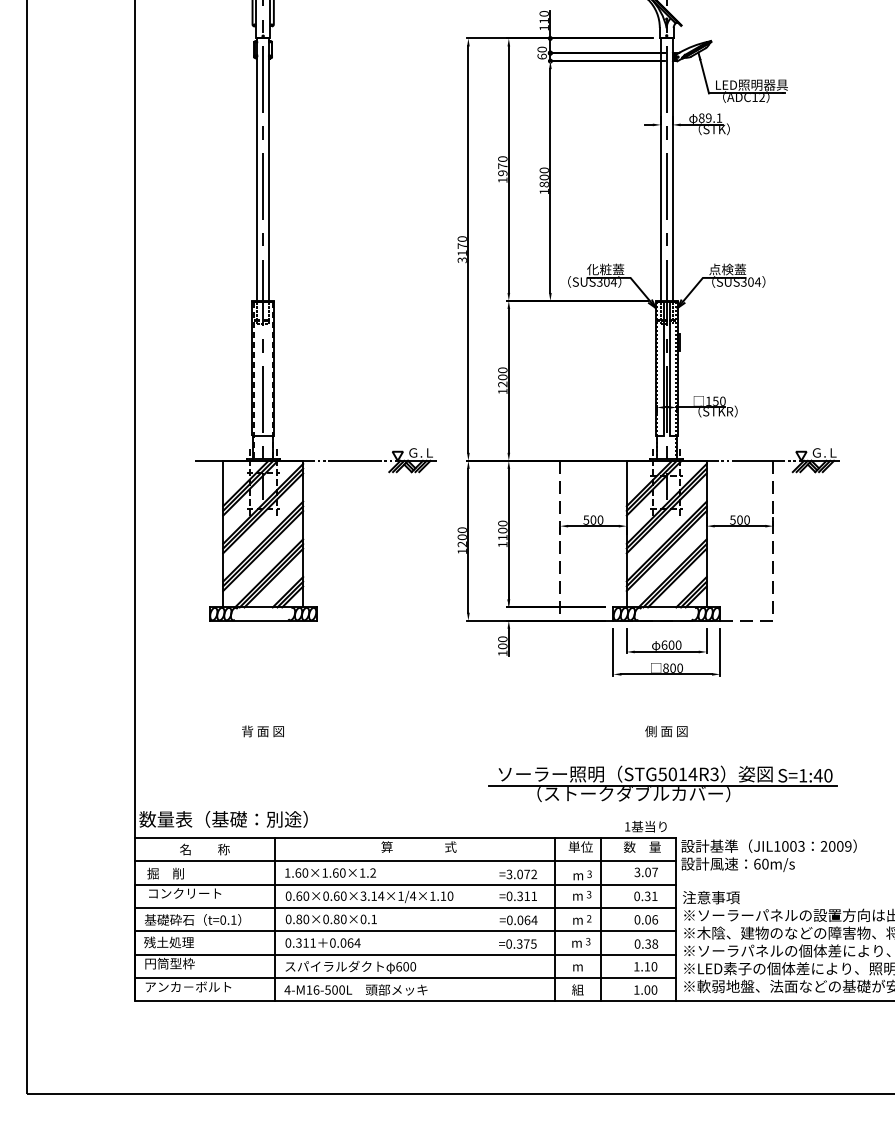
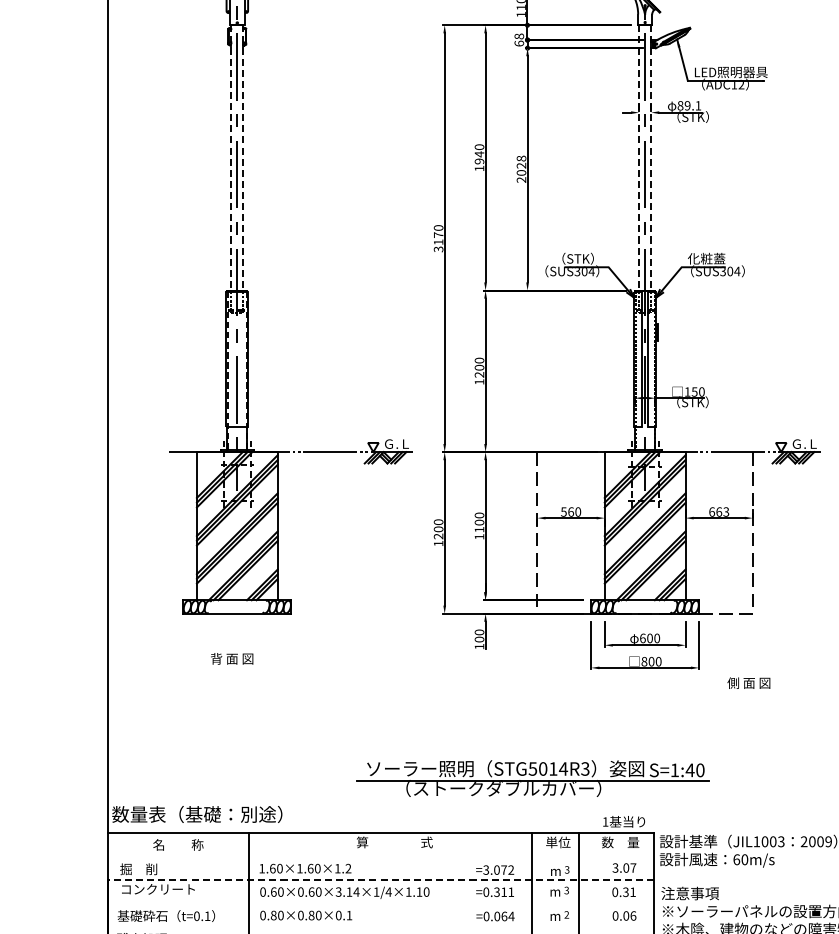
text: (542, 49) -> (519, 36), 60 -> 68
text: (502, 166) -> (479, 154), 1970 -> 1940
line: (257, 170) -> (231, 158), solid -> dashed
line: (269, 170) -> (243, 158), solid -> dashed
line: (660, 170) -> (638, 158), solid -> dashed
line: (672, 170) -> (650, 158), solid -> dashed
text: (543, 180) -> (520, 168), 1800 -> 2028
text: (604, 269) -> (582, 258), 化粧蓋 -> （STK）
text: (721, 269) -> (700, 258), 点検蓋 -> 化粧蓋
text: (731, 411) -> (710, 402), （STKR） -> （STK）
text: (593, 519) -> (571, 511), 500 -> 560
text: (739, 519) -> (718, 511), 500 -> 663
text: (262, 731) -> (231, 658), moved
text: (666, 731) -> (749, 683), moved
part: (662, 783) -> (532, 778), moved
line: (404, 861) -> (380, 857), removed
line: (404, 884) -> (380, 880), solid -> dashed
line: (404, 908) -> (380, 904), removed
line: (404, 931) -> (380, 927), removed

